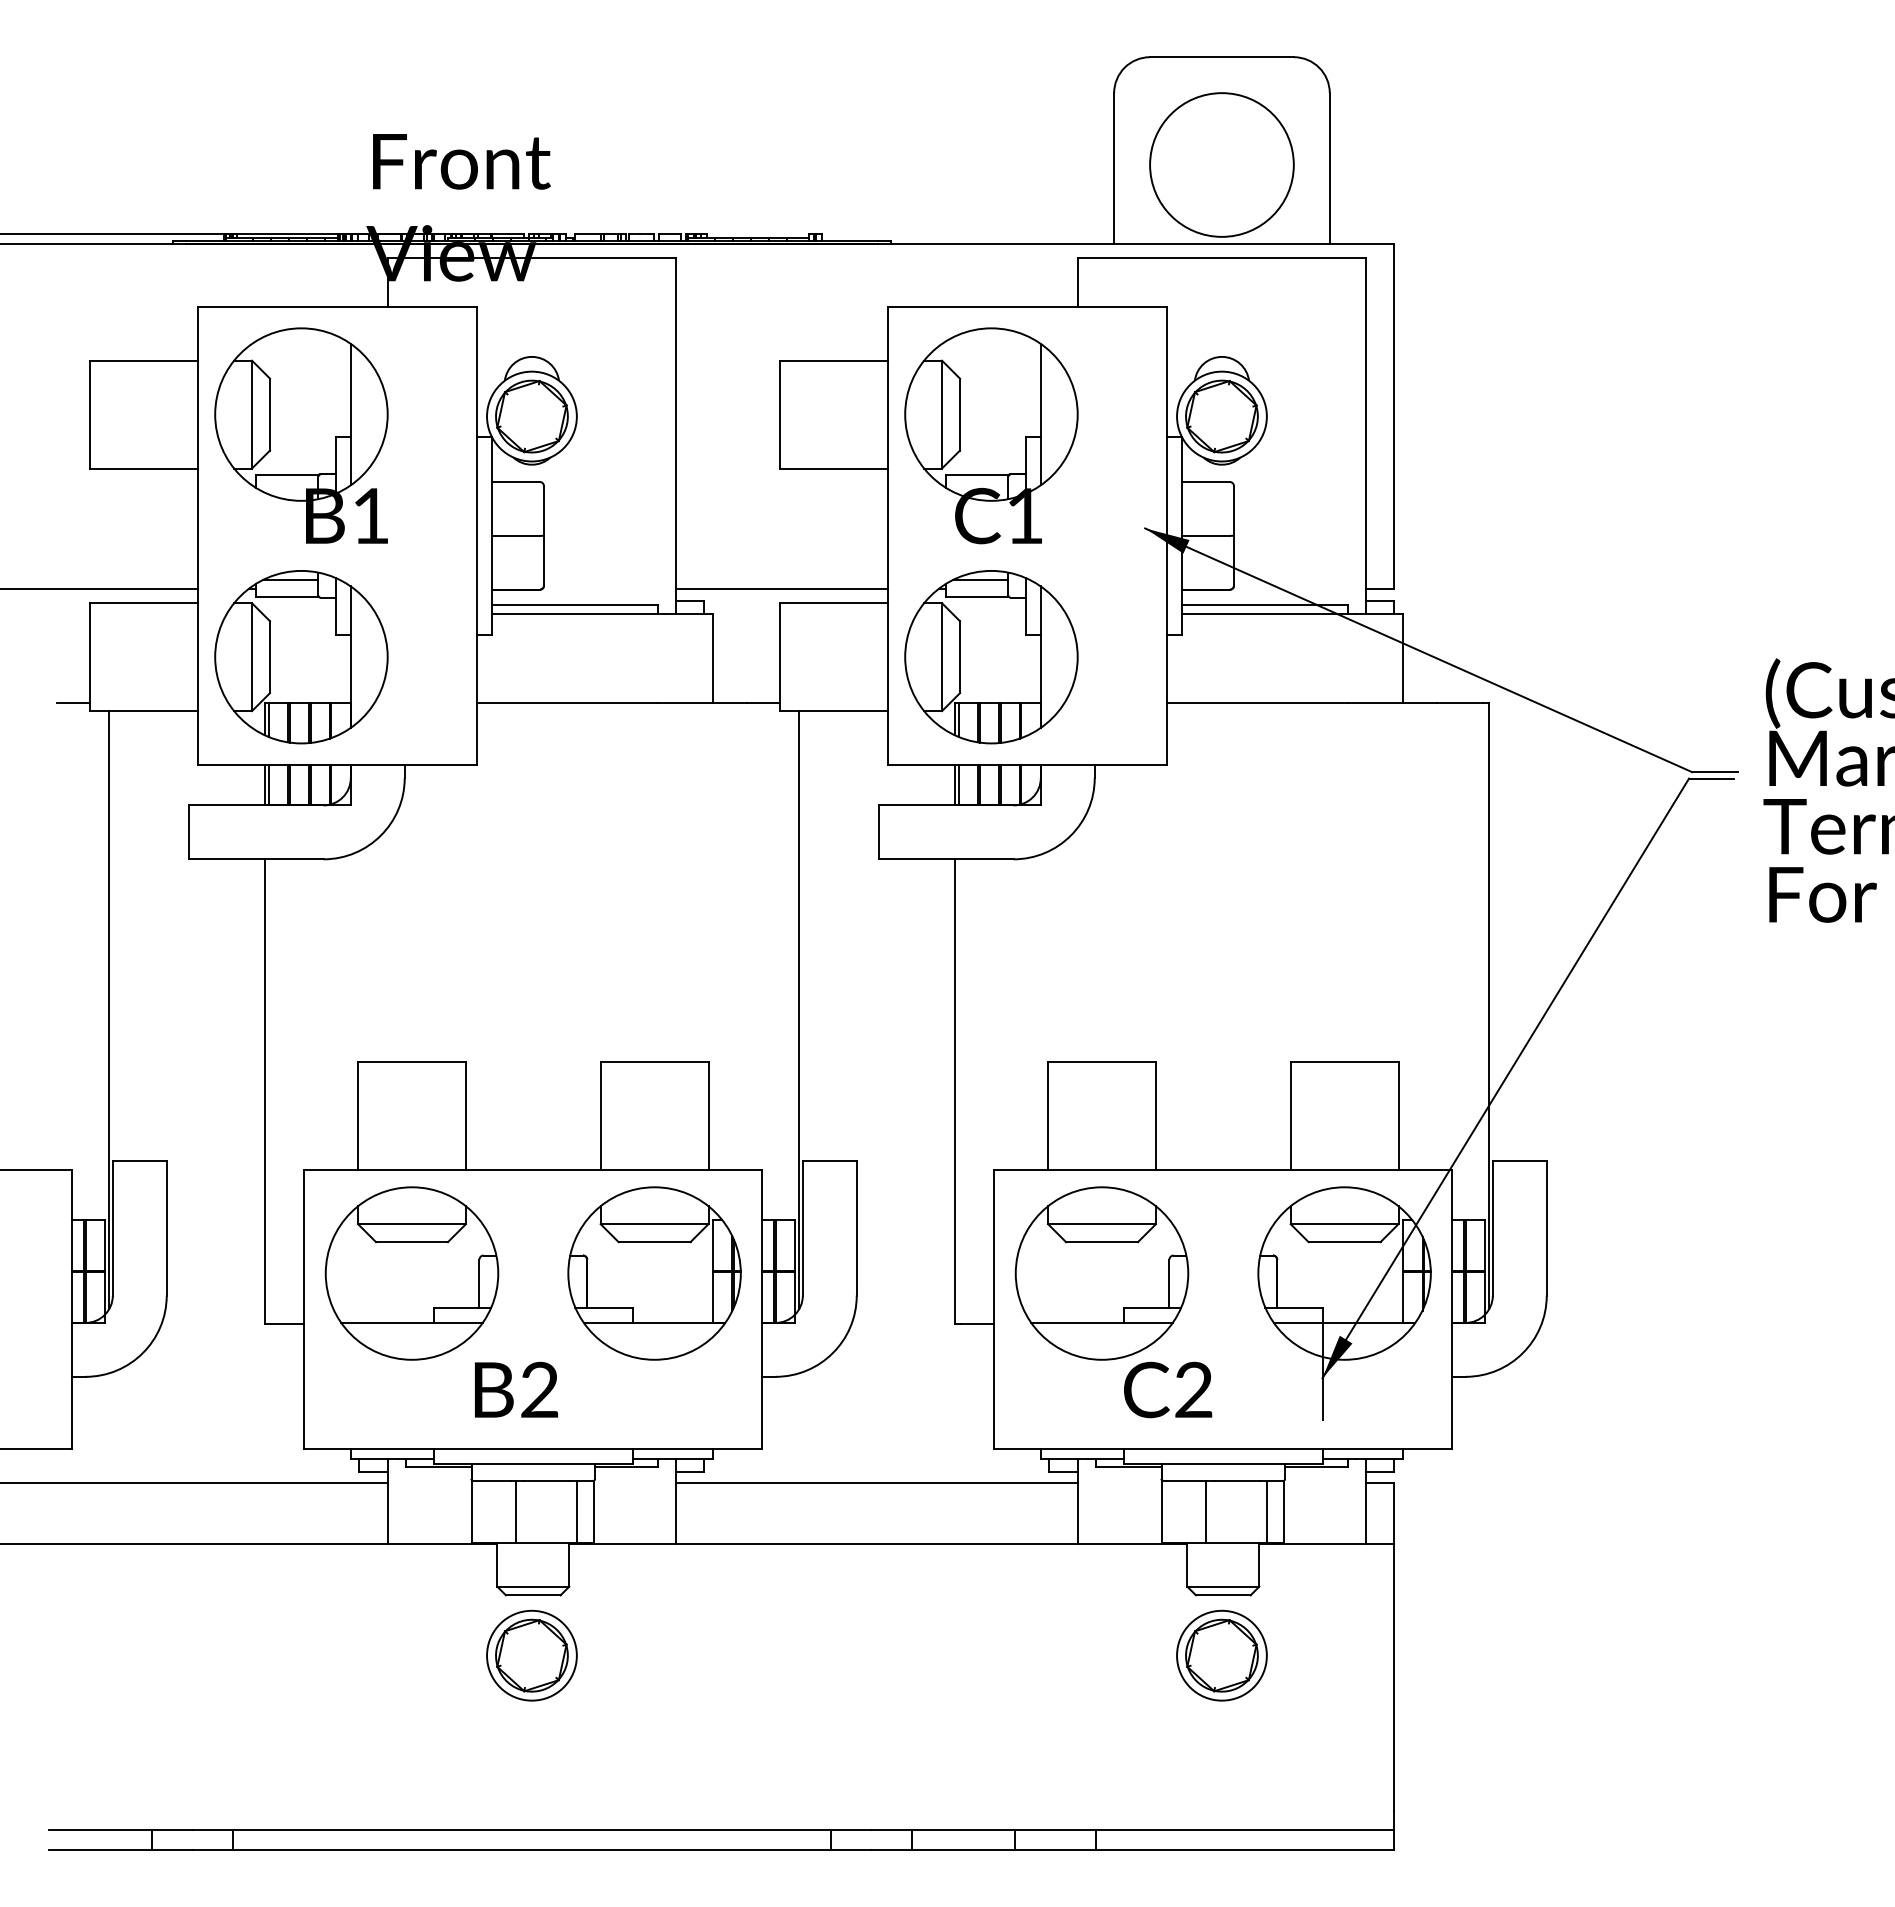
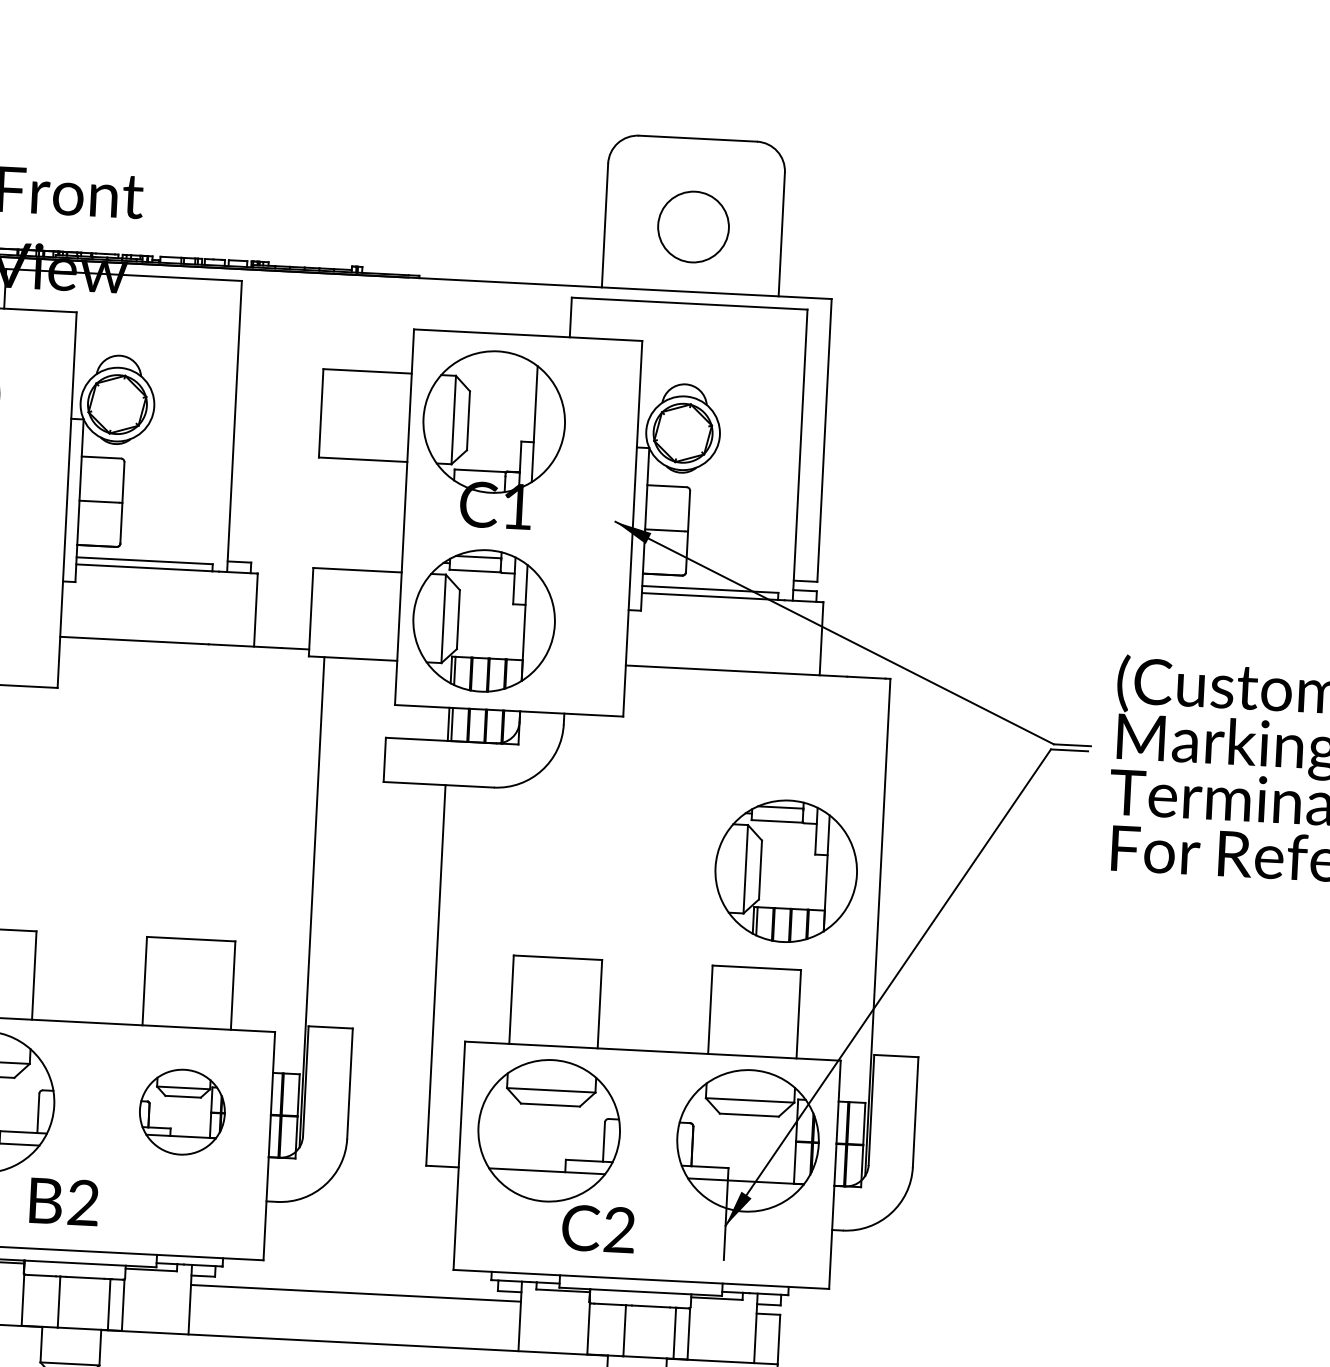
circle: (1221, 164) -> (693, 226), size x0.6
line: (781, 589) -> (314, 556), removed
part: (1374, 943) -> (786, 871), added
part: (654, 1273) -> (182, 1112), size x0.6

